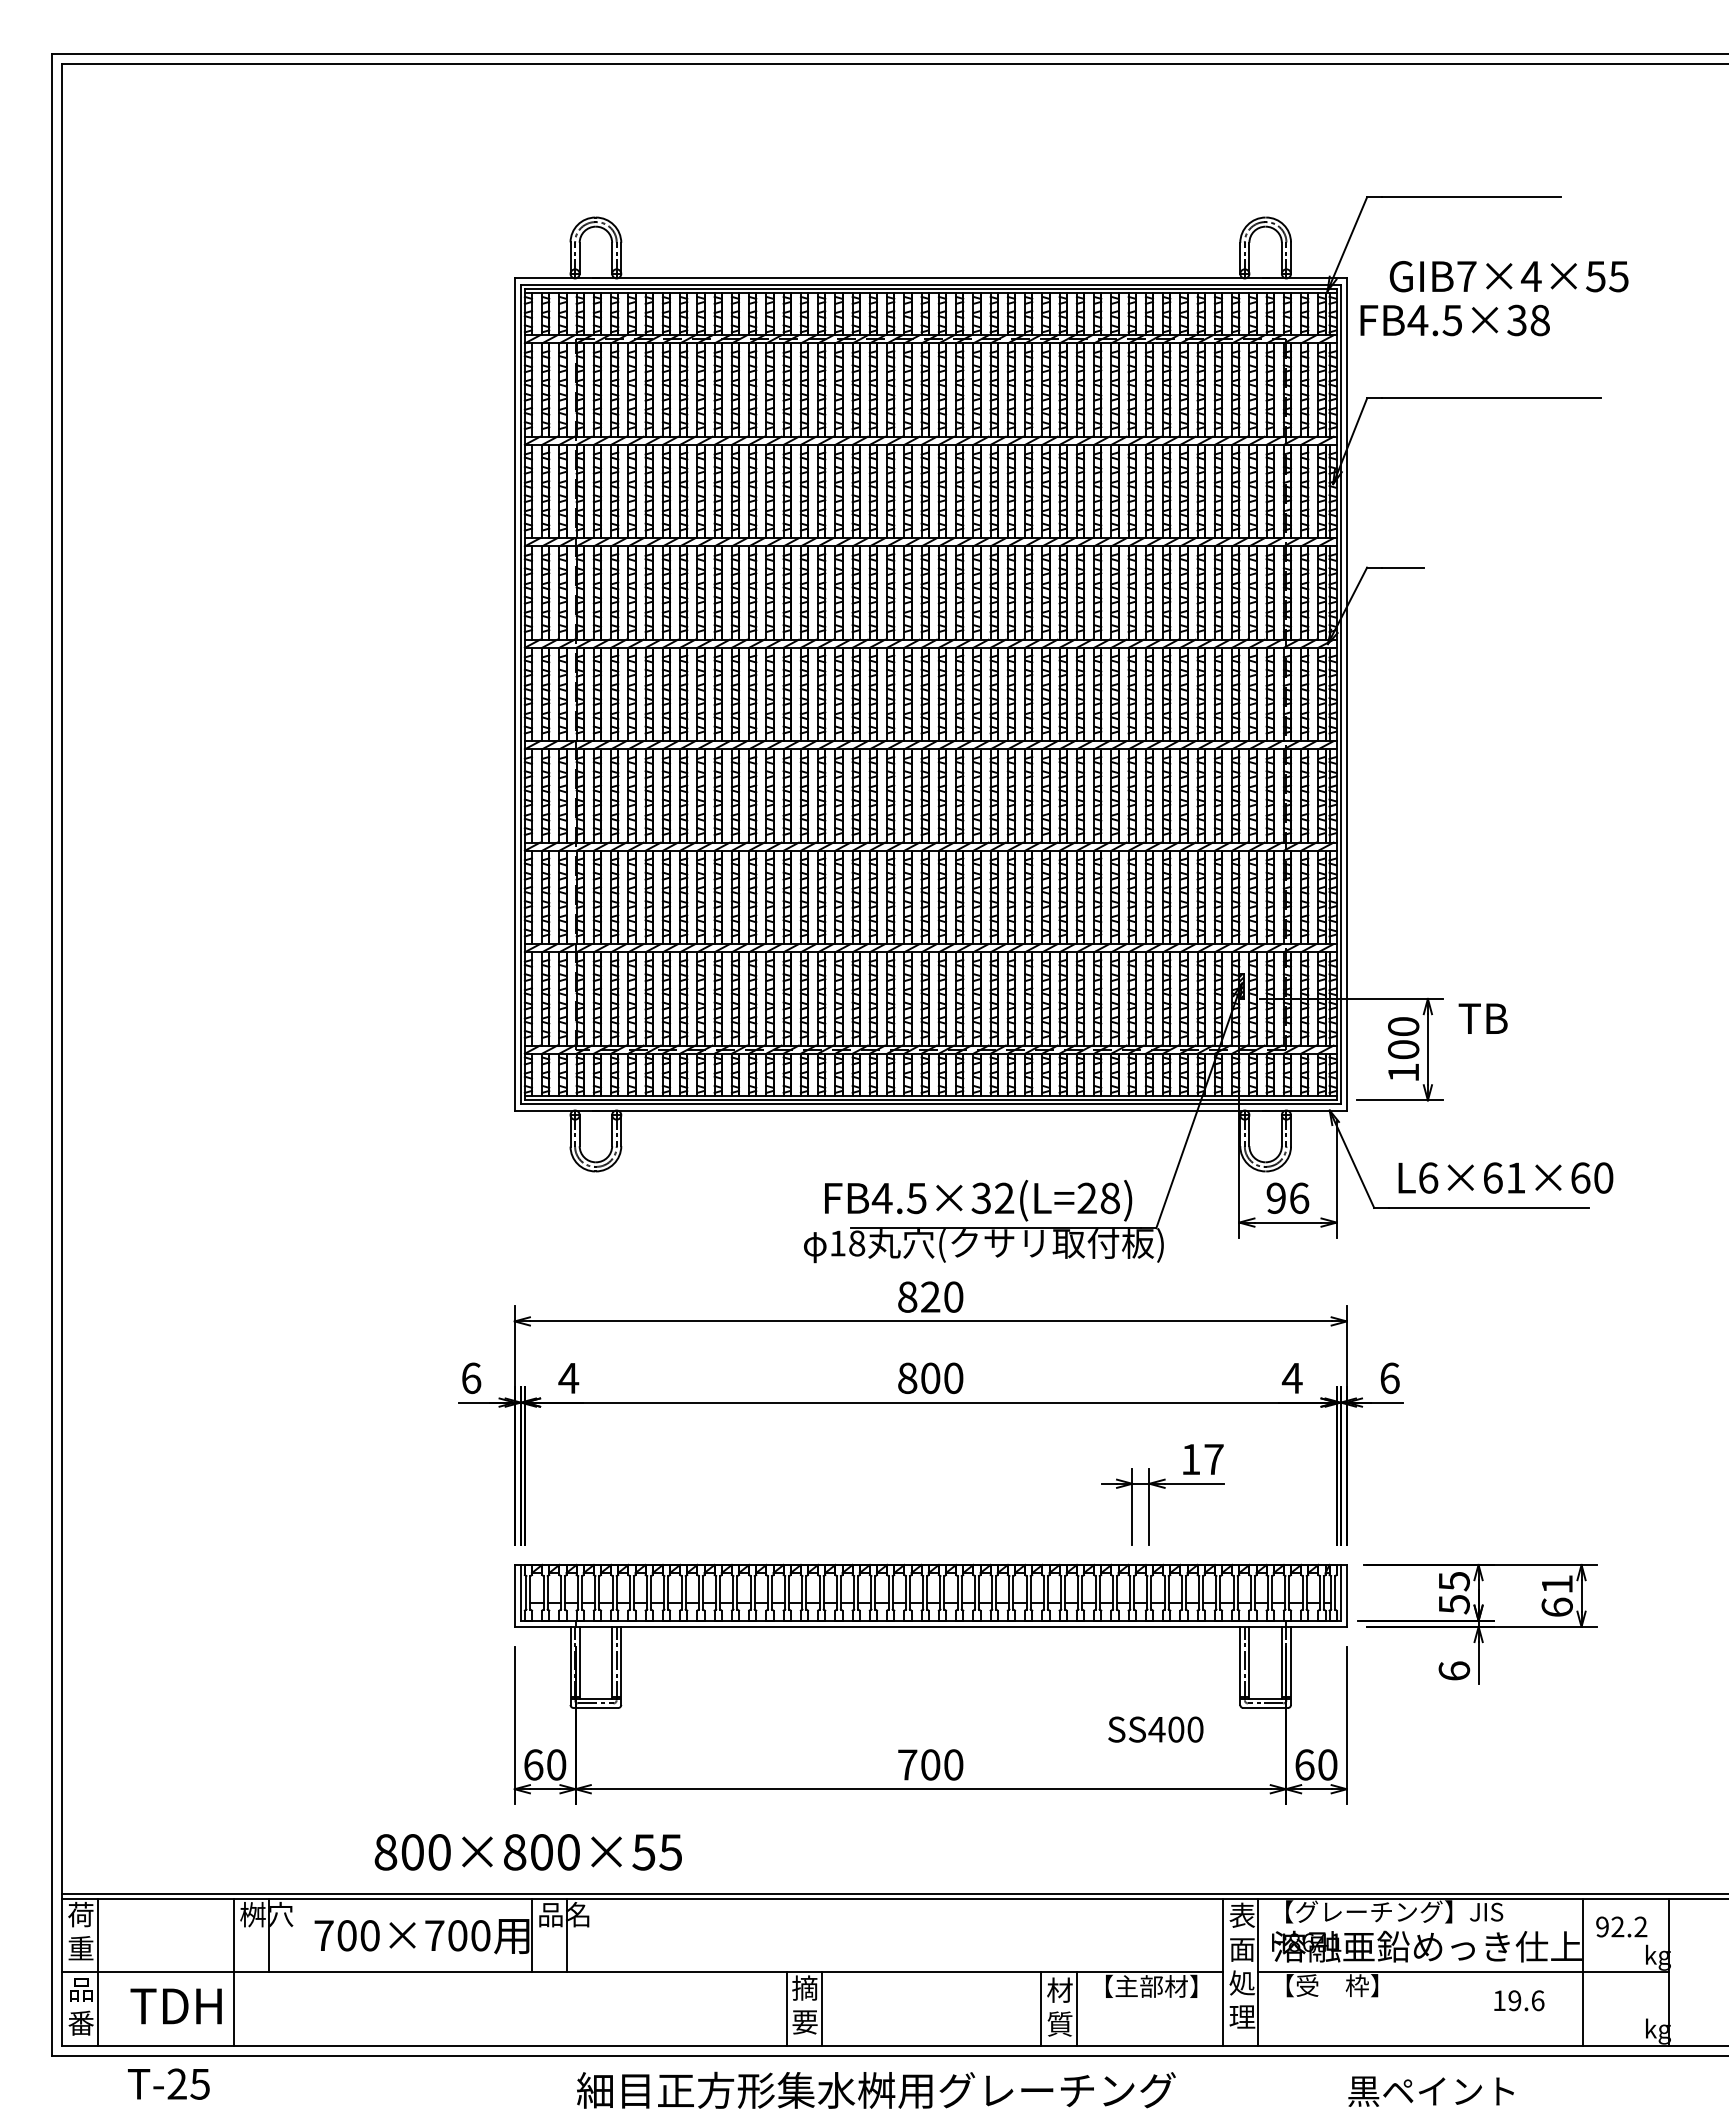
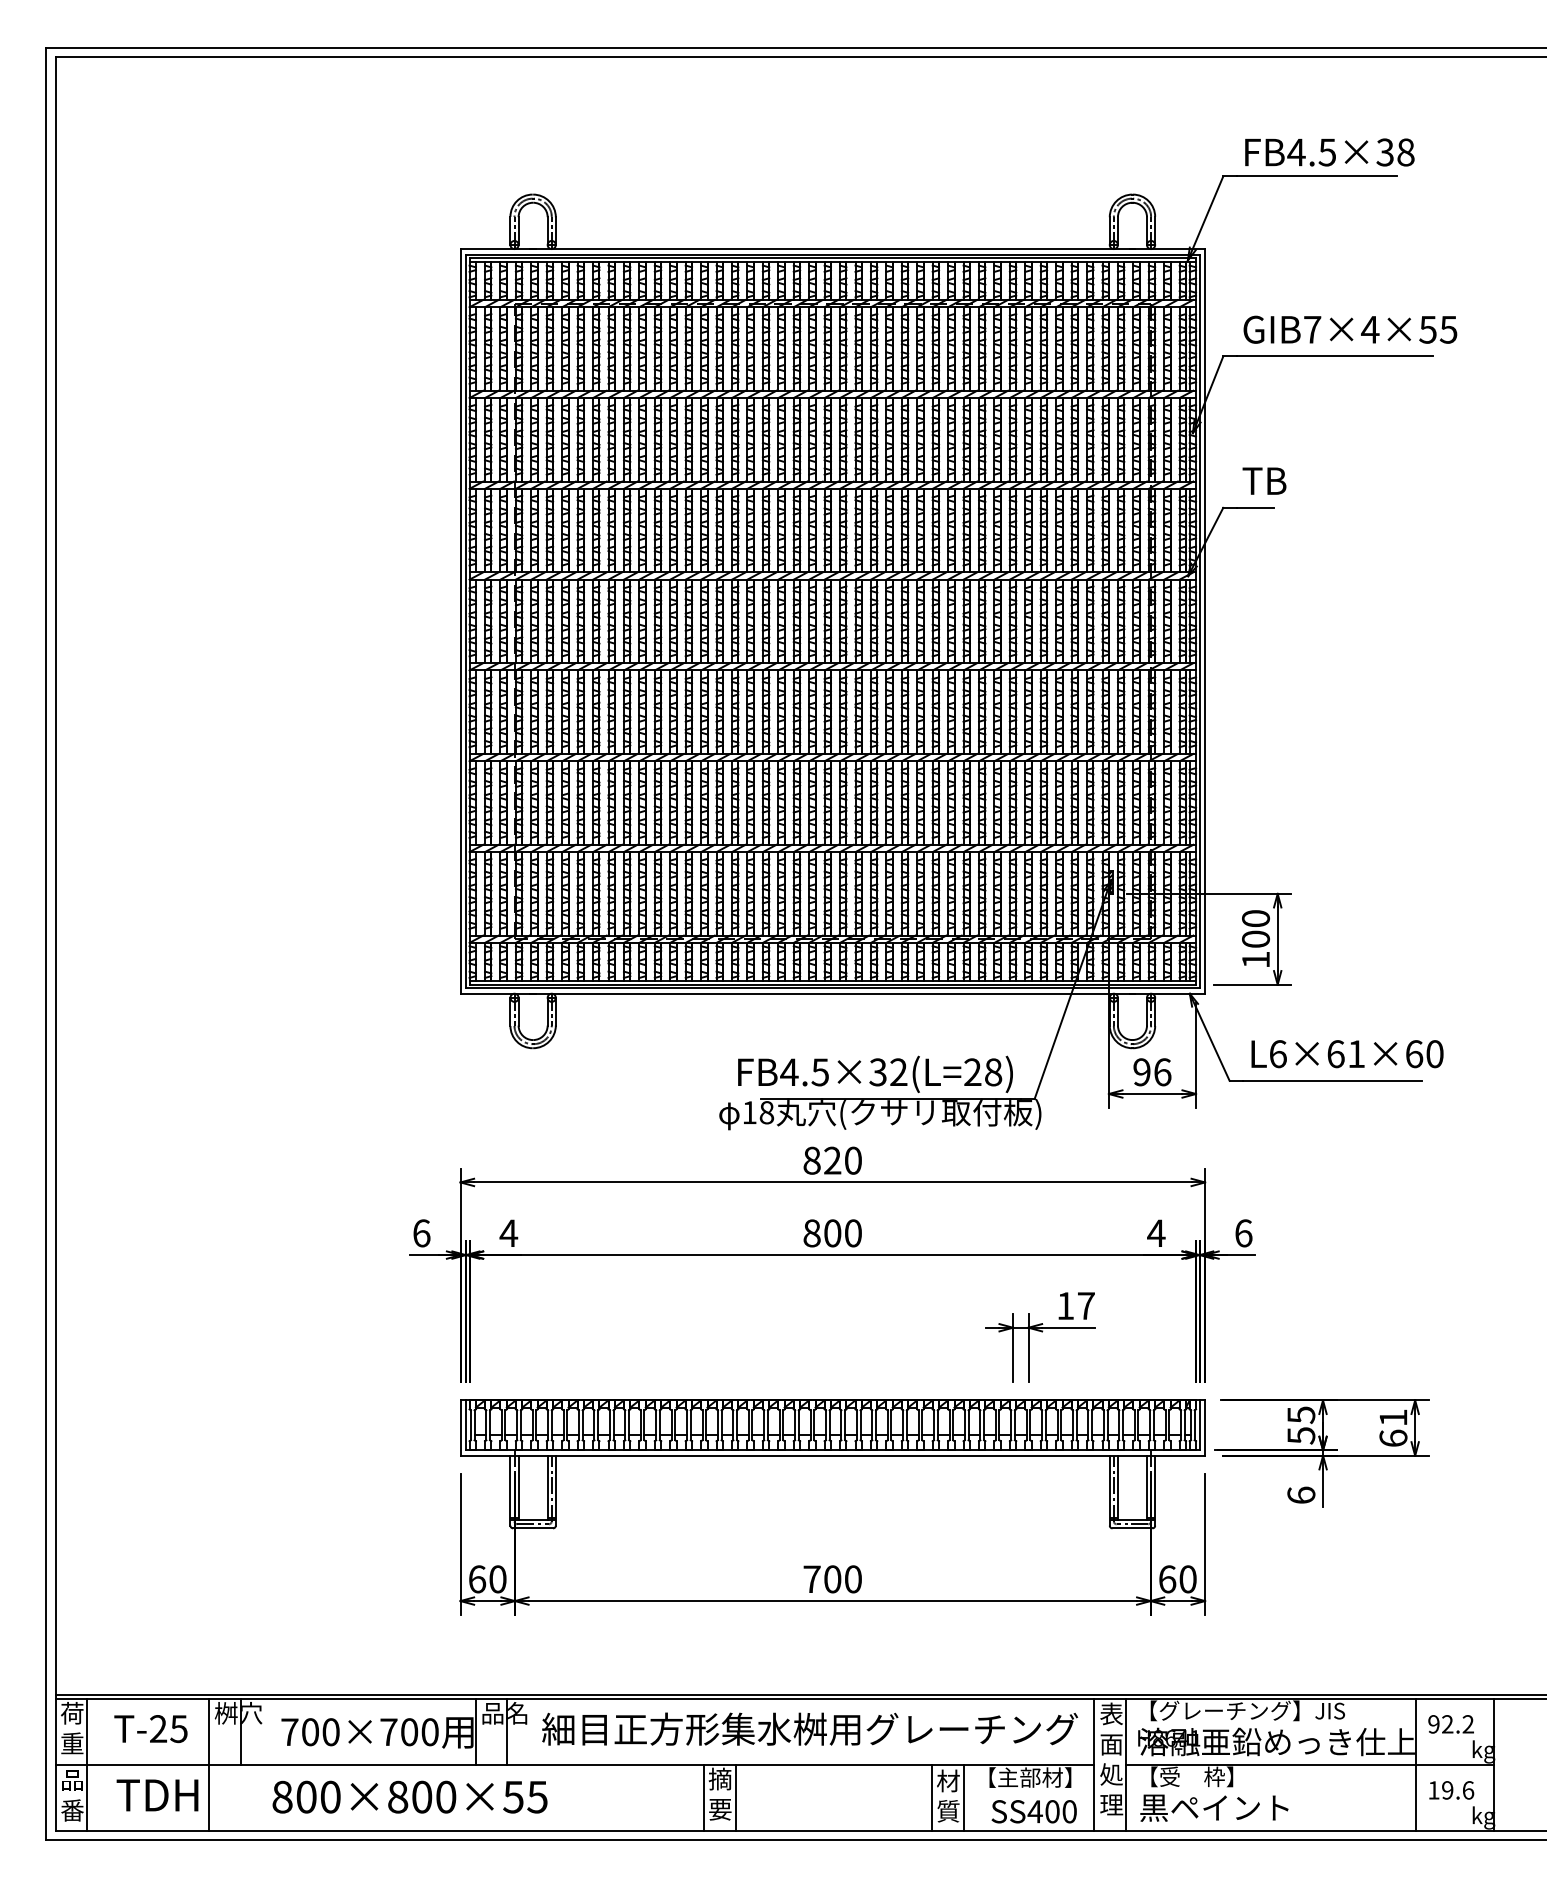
text: (1508, 276) -> (1349, 329), moved
text: (1454, 320) -> (1329, 152), moved
text: (1482, 1018) -> (1263, 480), moved
text: (1155, 1729) -> (1033, 1811), moved
text: (527, 1852) -> (409, 1797), moved
text: (1519, 2000) -> (1451, 1790), moved
text: (168, 2083) -> (150, 1728), moved
text: (876, 2089) -> (810, 1728), moved
text: (1430, 2091) -> (1213, 1808), moved

